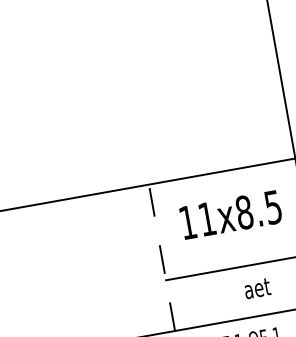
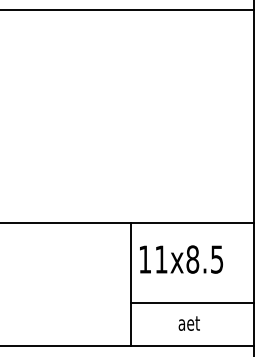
text: (231, 214) -> (181, 259), moved
line: (161, 257) -> (130, 284), dashed -> solid
text: (256, 288) -> (188, 323), moved

